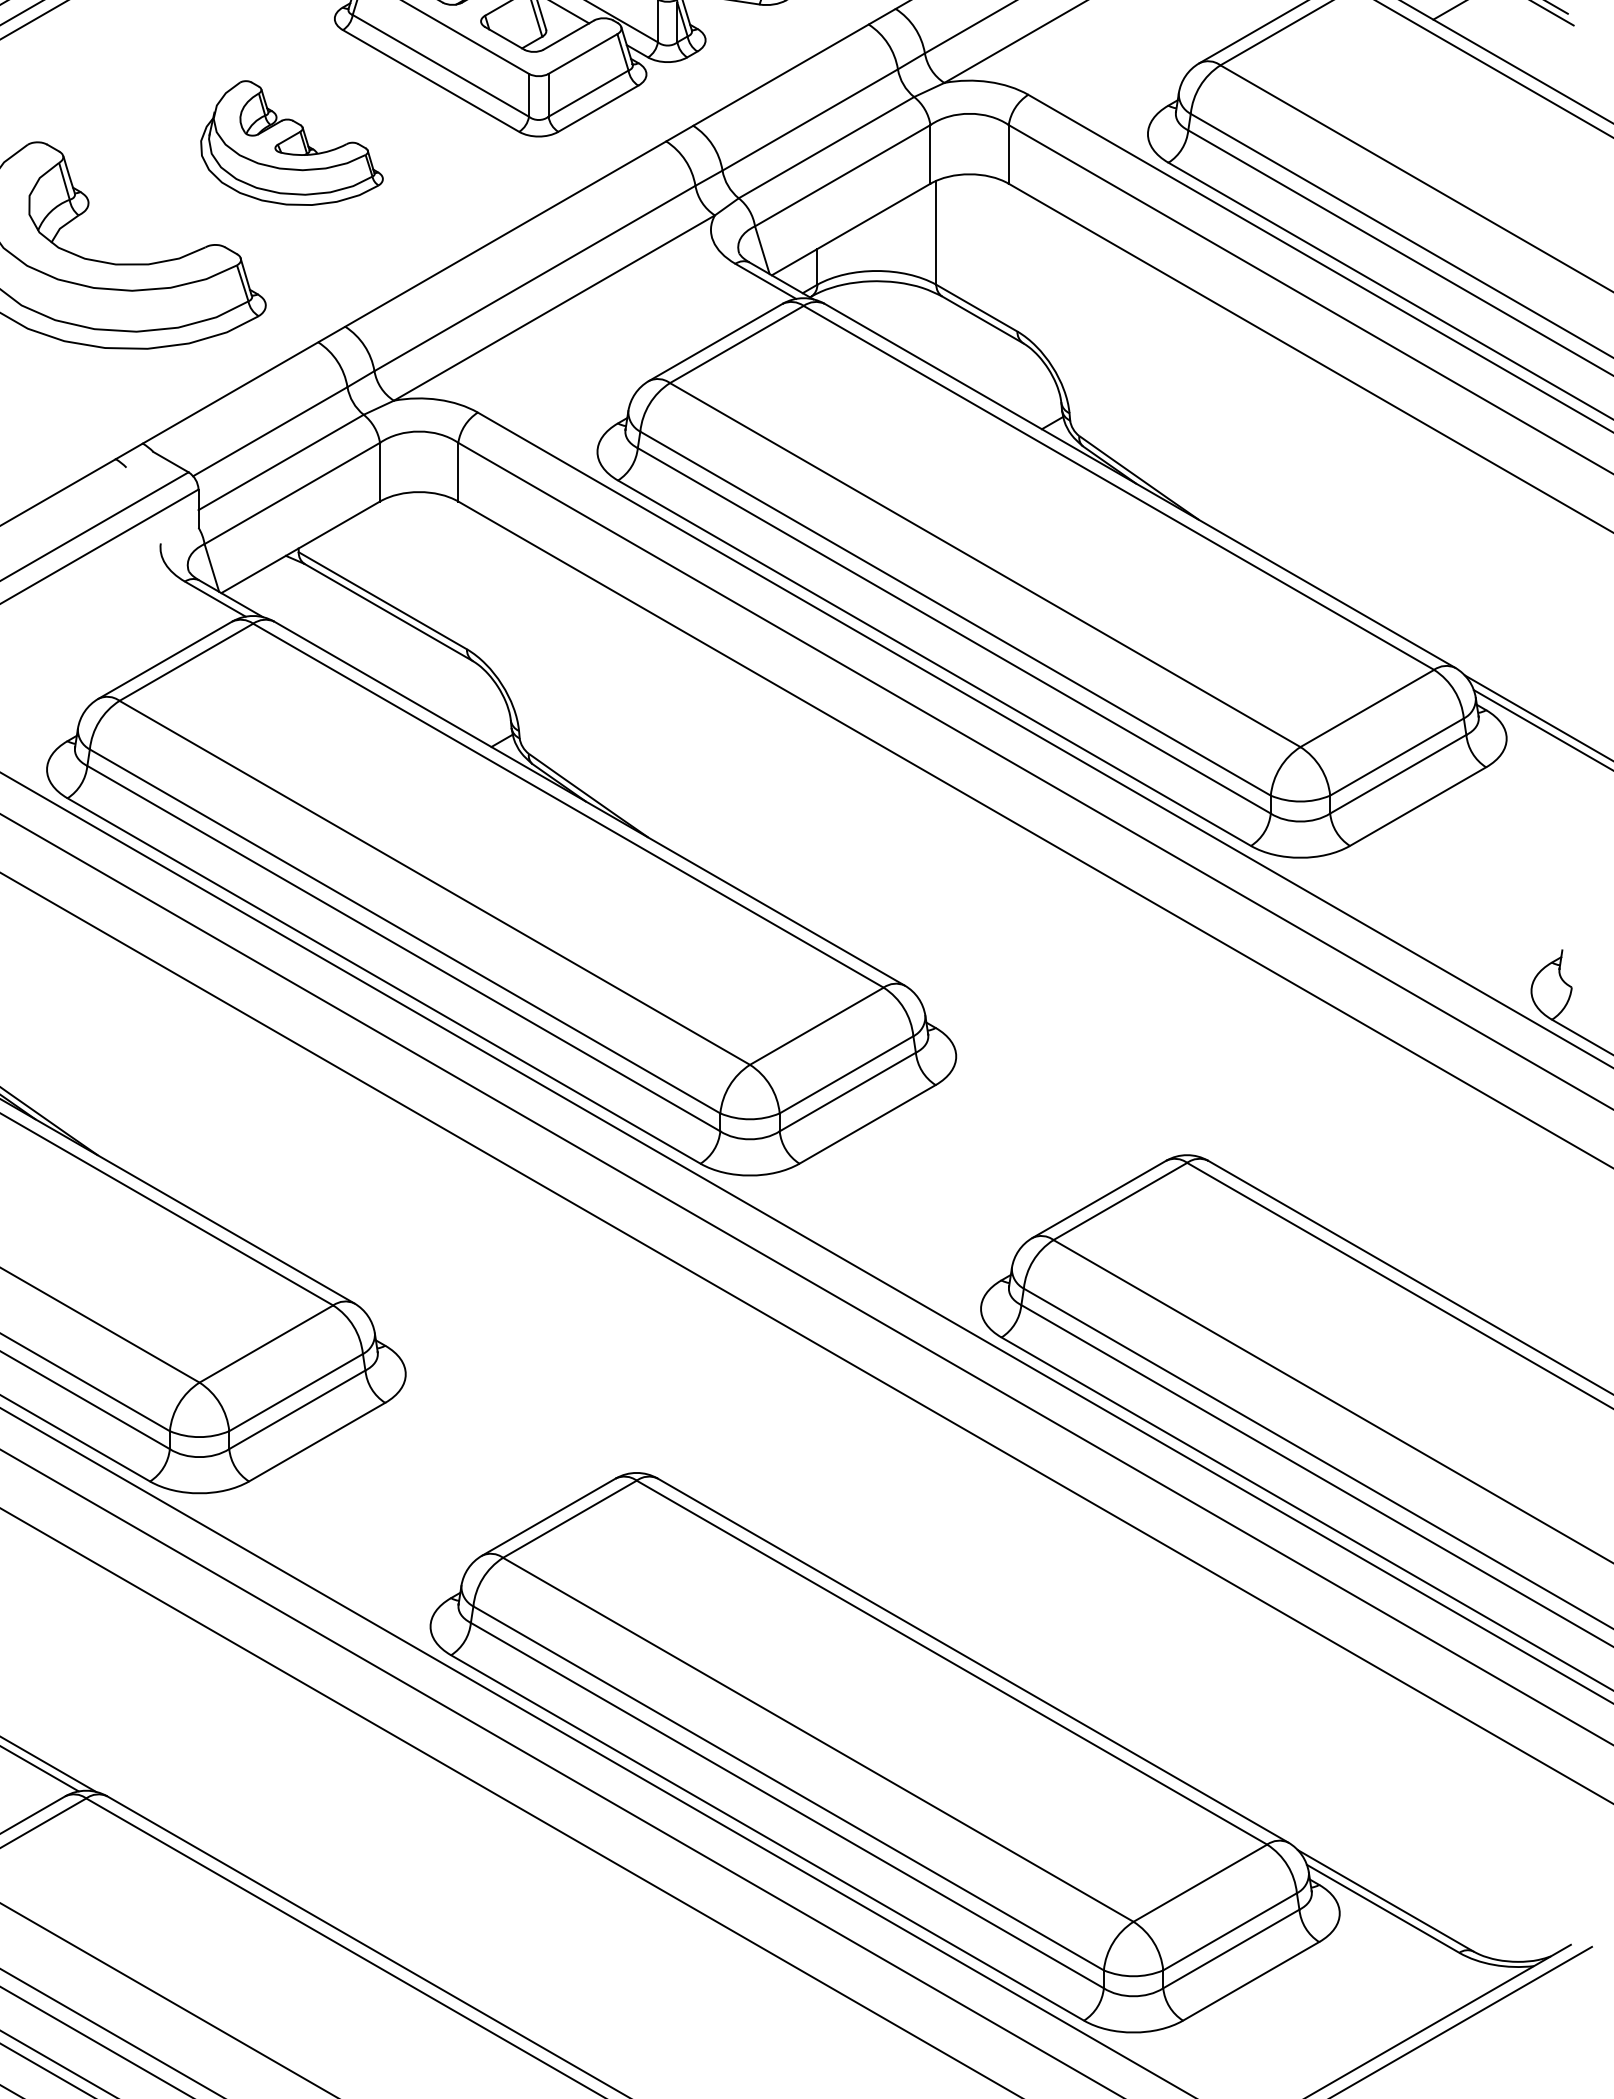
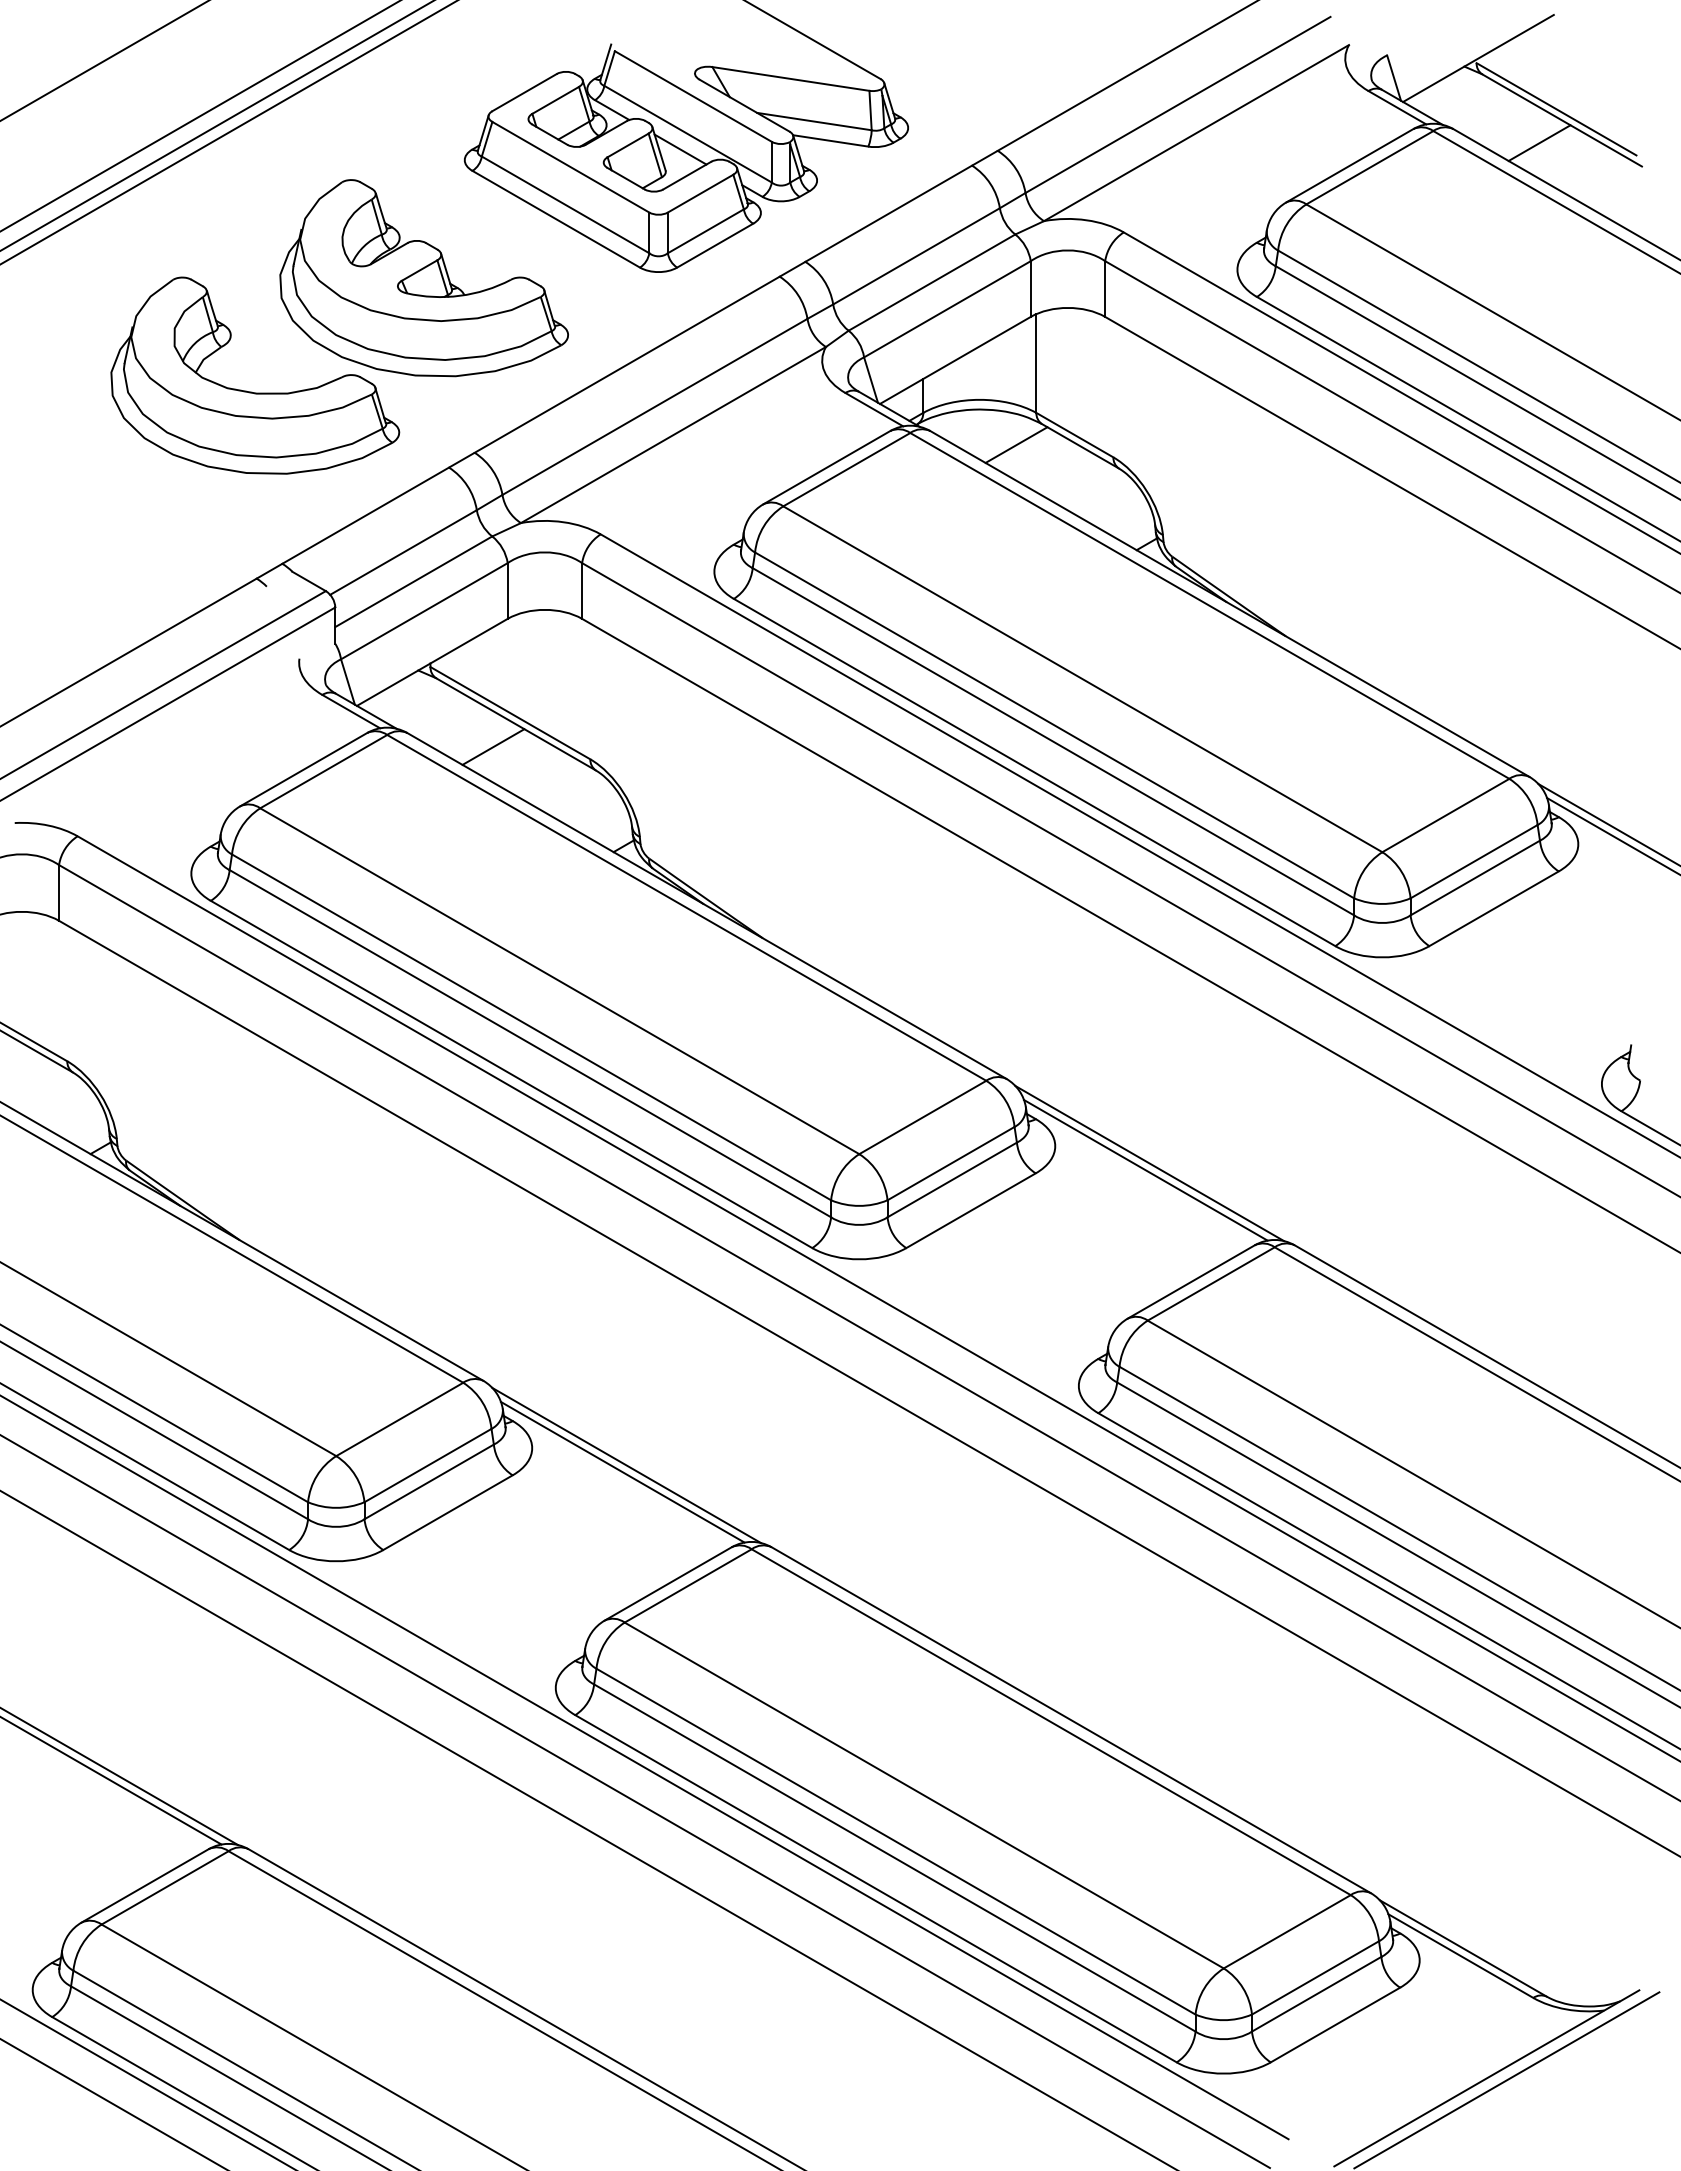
part: (291, 143) -> (423, 278), size x1.67
line: (915, 318) -> (1016, 444), added
line: (365, 635) -> (493, 746), added
line: (1055, 1074) -> (1149, 1163), added
line: (1051, 1082) -> (1145, 1170), added
line: (505, 1392) -> (626, 1465), added
line: (500, 1398) -> (622, 1471), added

